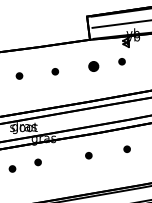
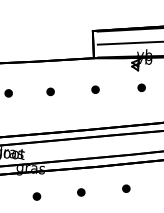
part: (121, 61) -> (141, 87), moved
part: (93, 66) -> (95, 89), size x0.62
part: (37, 162) -> (36, 196), moved

